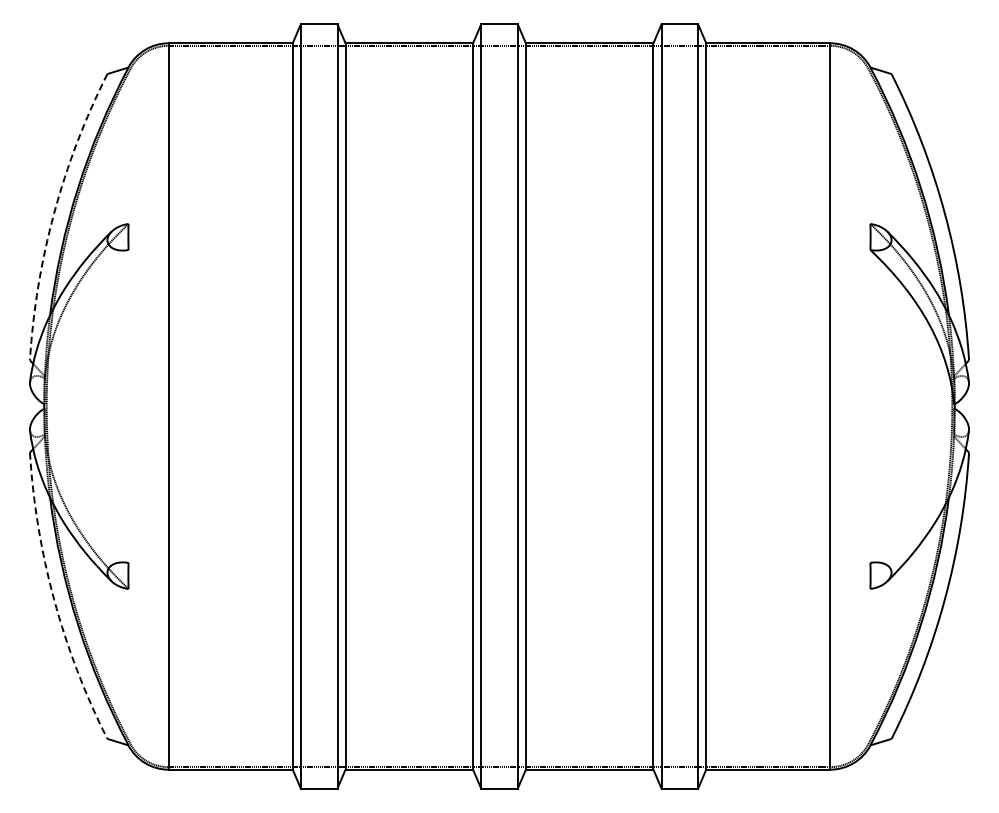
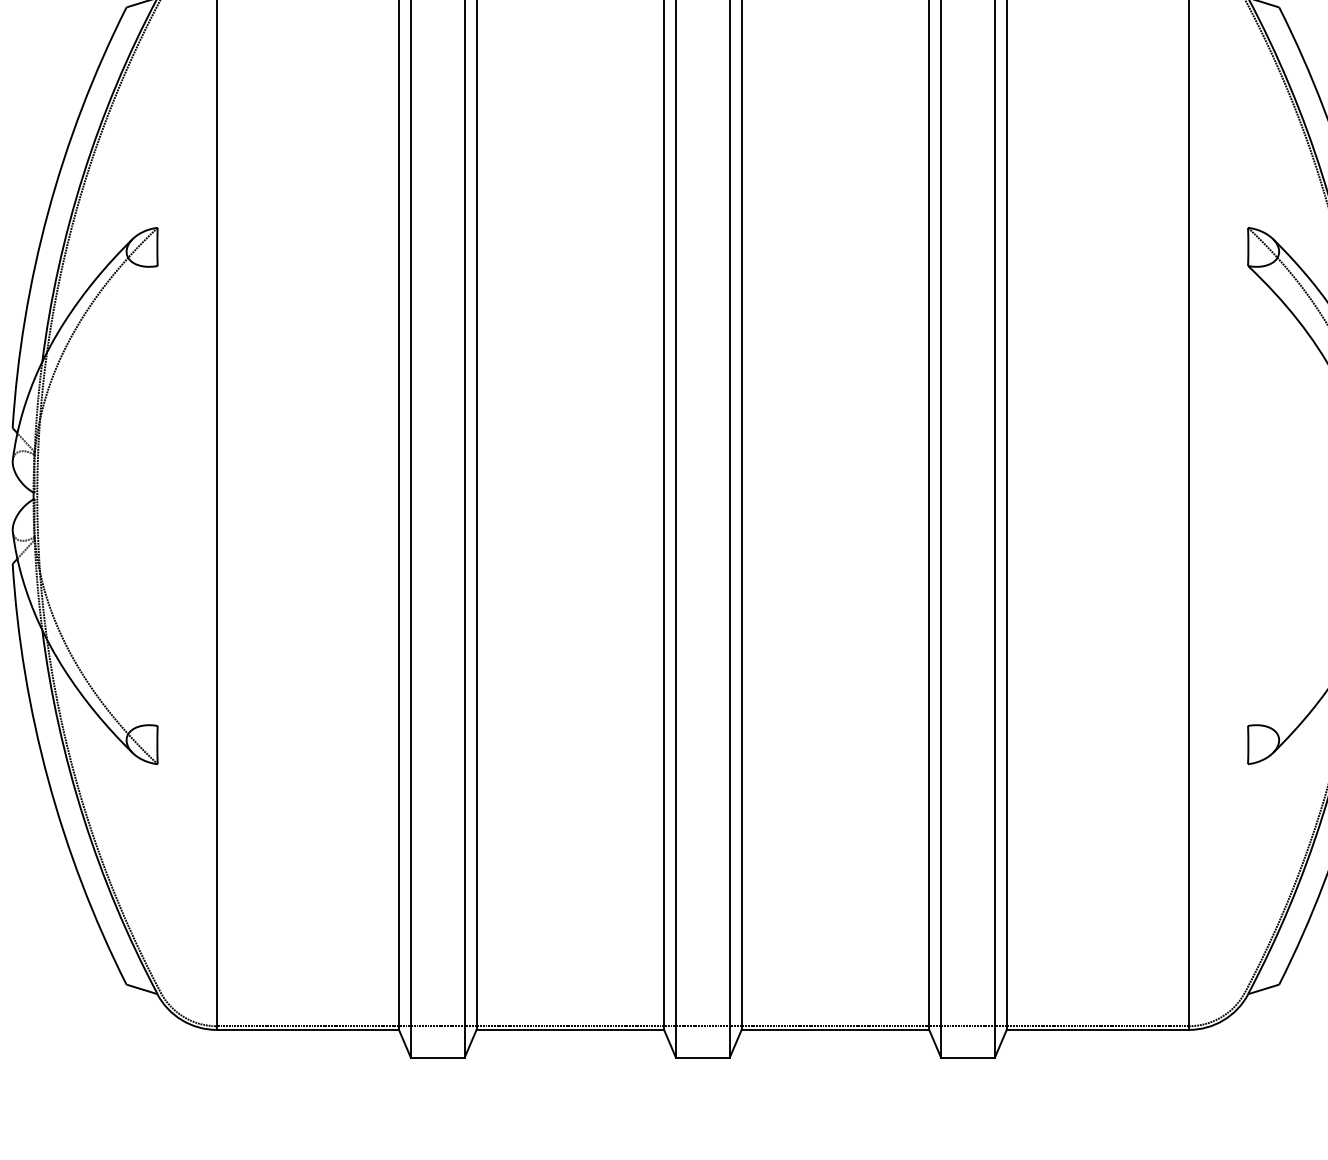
arc: (54, 213) -> (48, 212), dashed -> solid
arc: (54, 599) -> (48, 779), dashed -> solid

